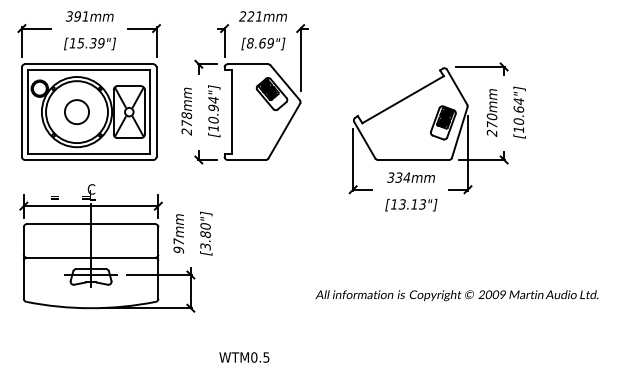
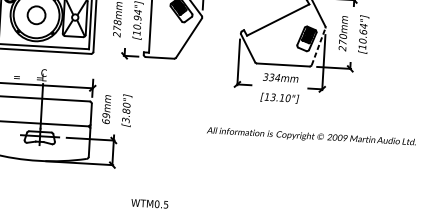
line: (459, 132) -> (318, 46), solid -> dashed
text: (422, 204) -> (288, 98), [13.13"] -> [13.10"]
text: (178, 245) -> (105, 118), 97mm -> 69mm
text: (456, 295) -> (311, 136), moved

